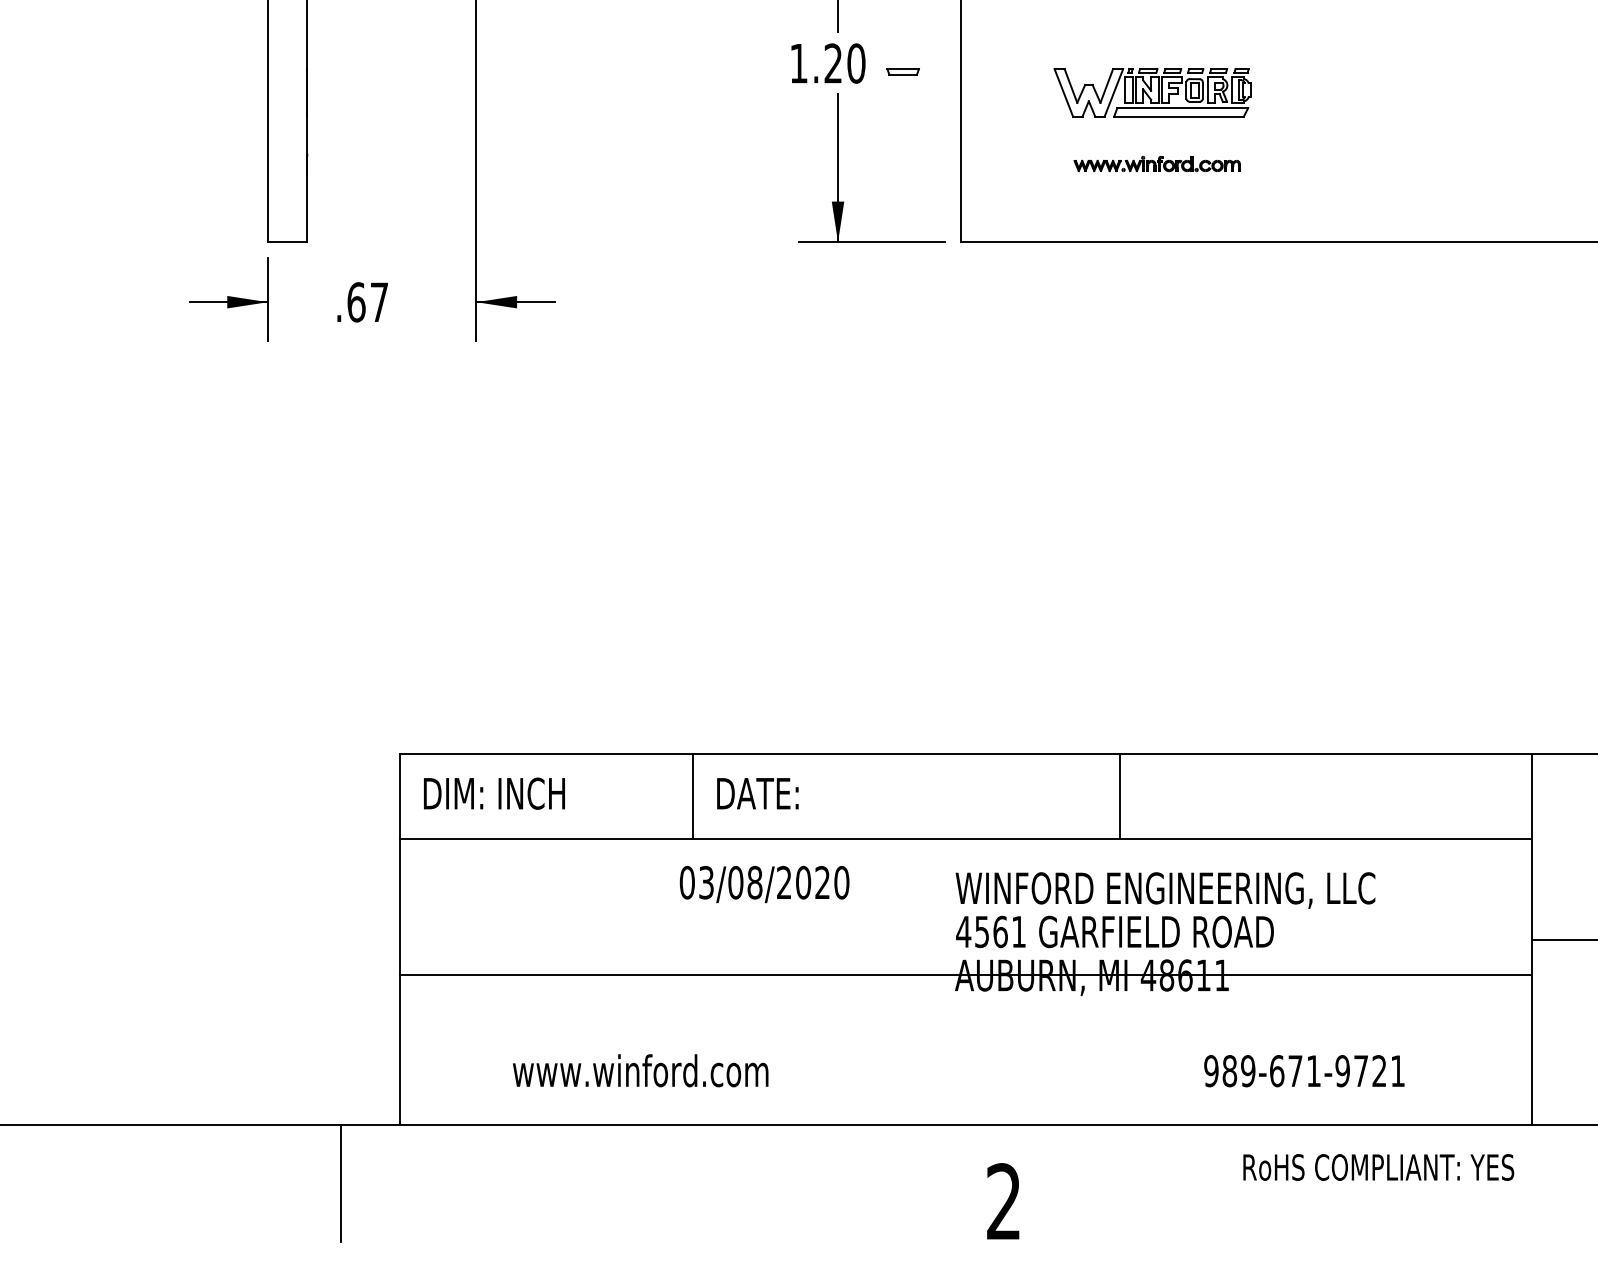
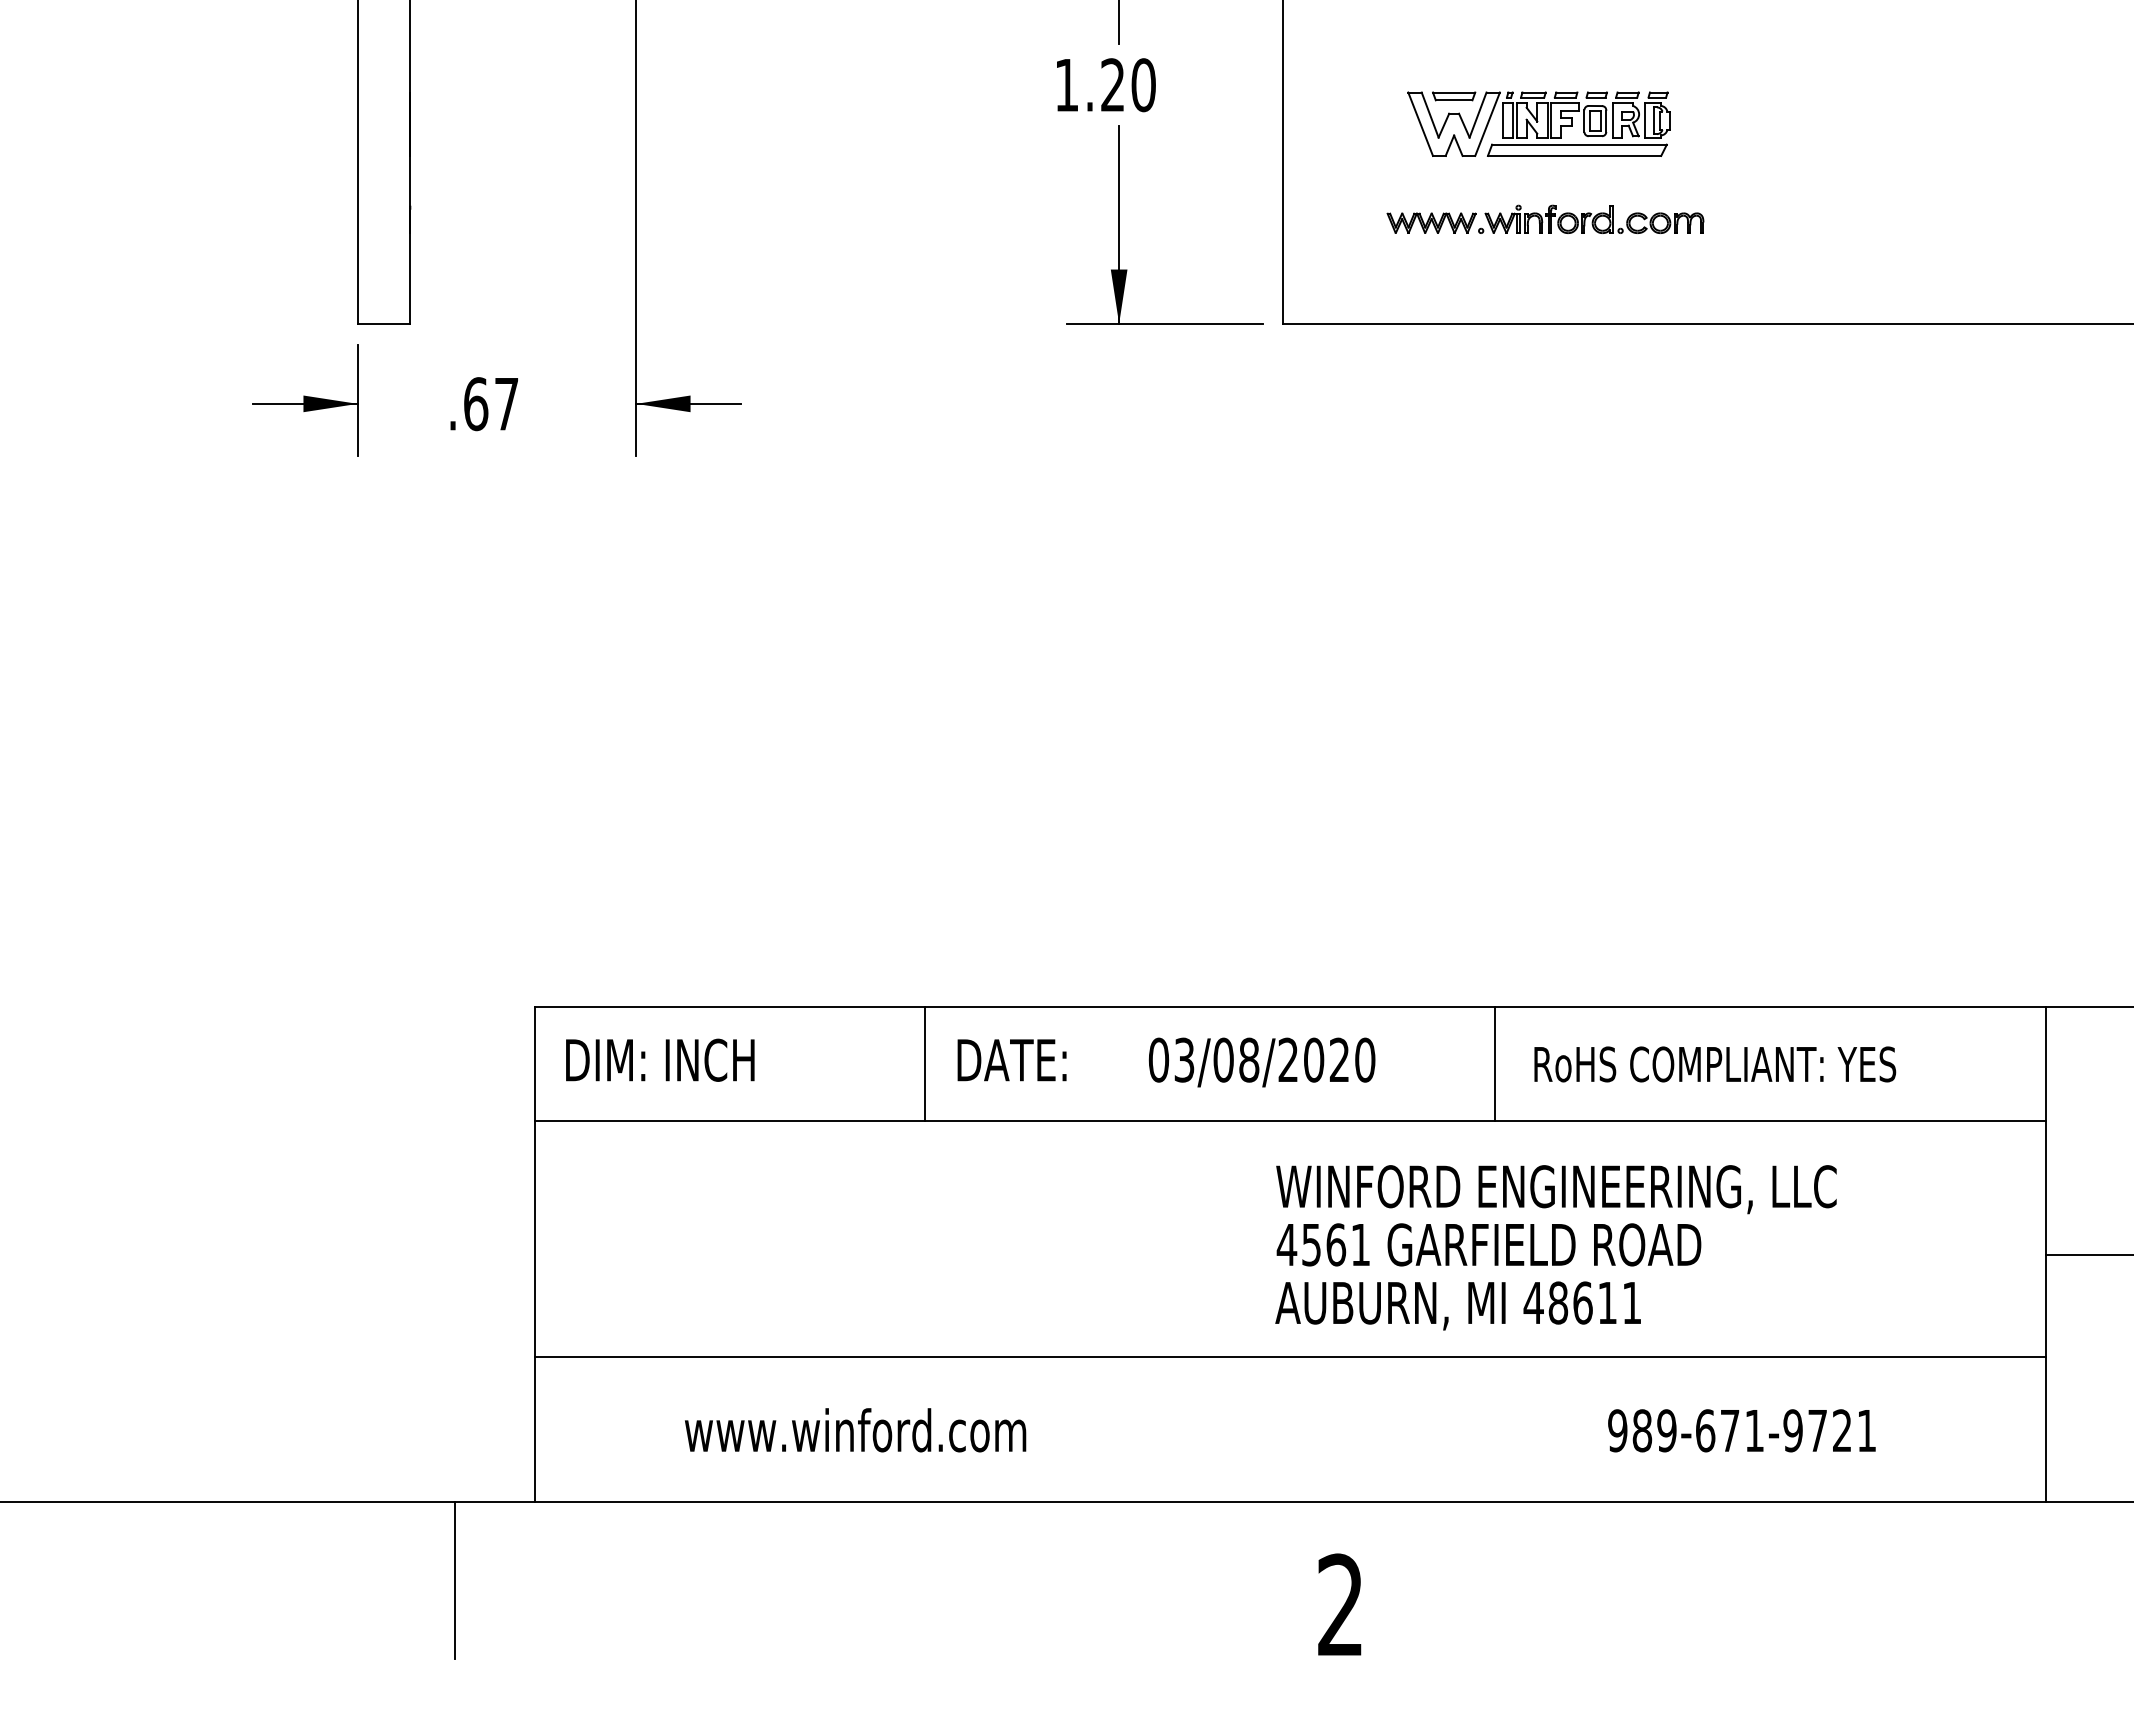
part: (903, 72) -> (1454, 96), moved
part: (1157, 163) -> (1545, 218), size x1.43
text: (764, 884) -> (1261, 1062), moved
line: (965, 975) -> (1289, 1356), moved
text: (1378, 1167) -> (1715, 1064), moved

